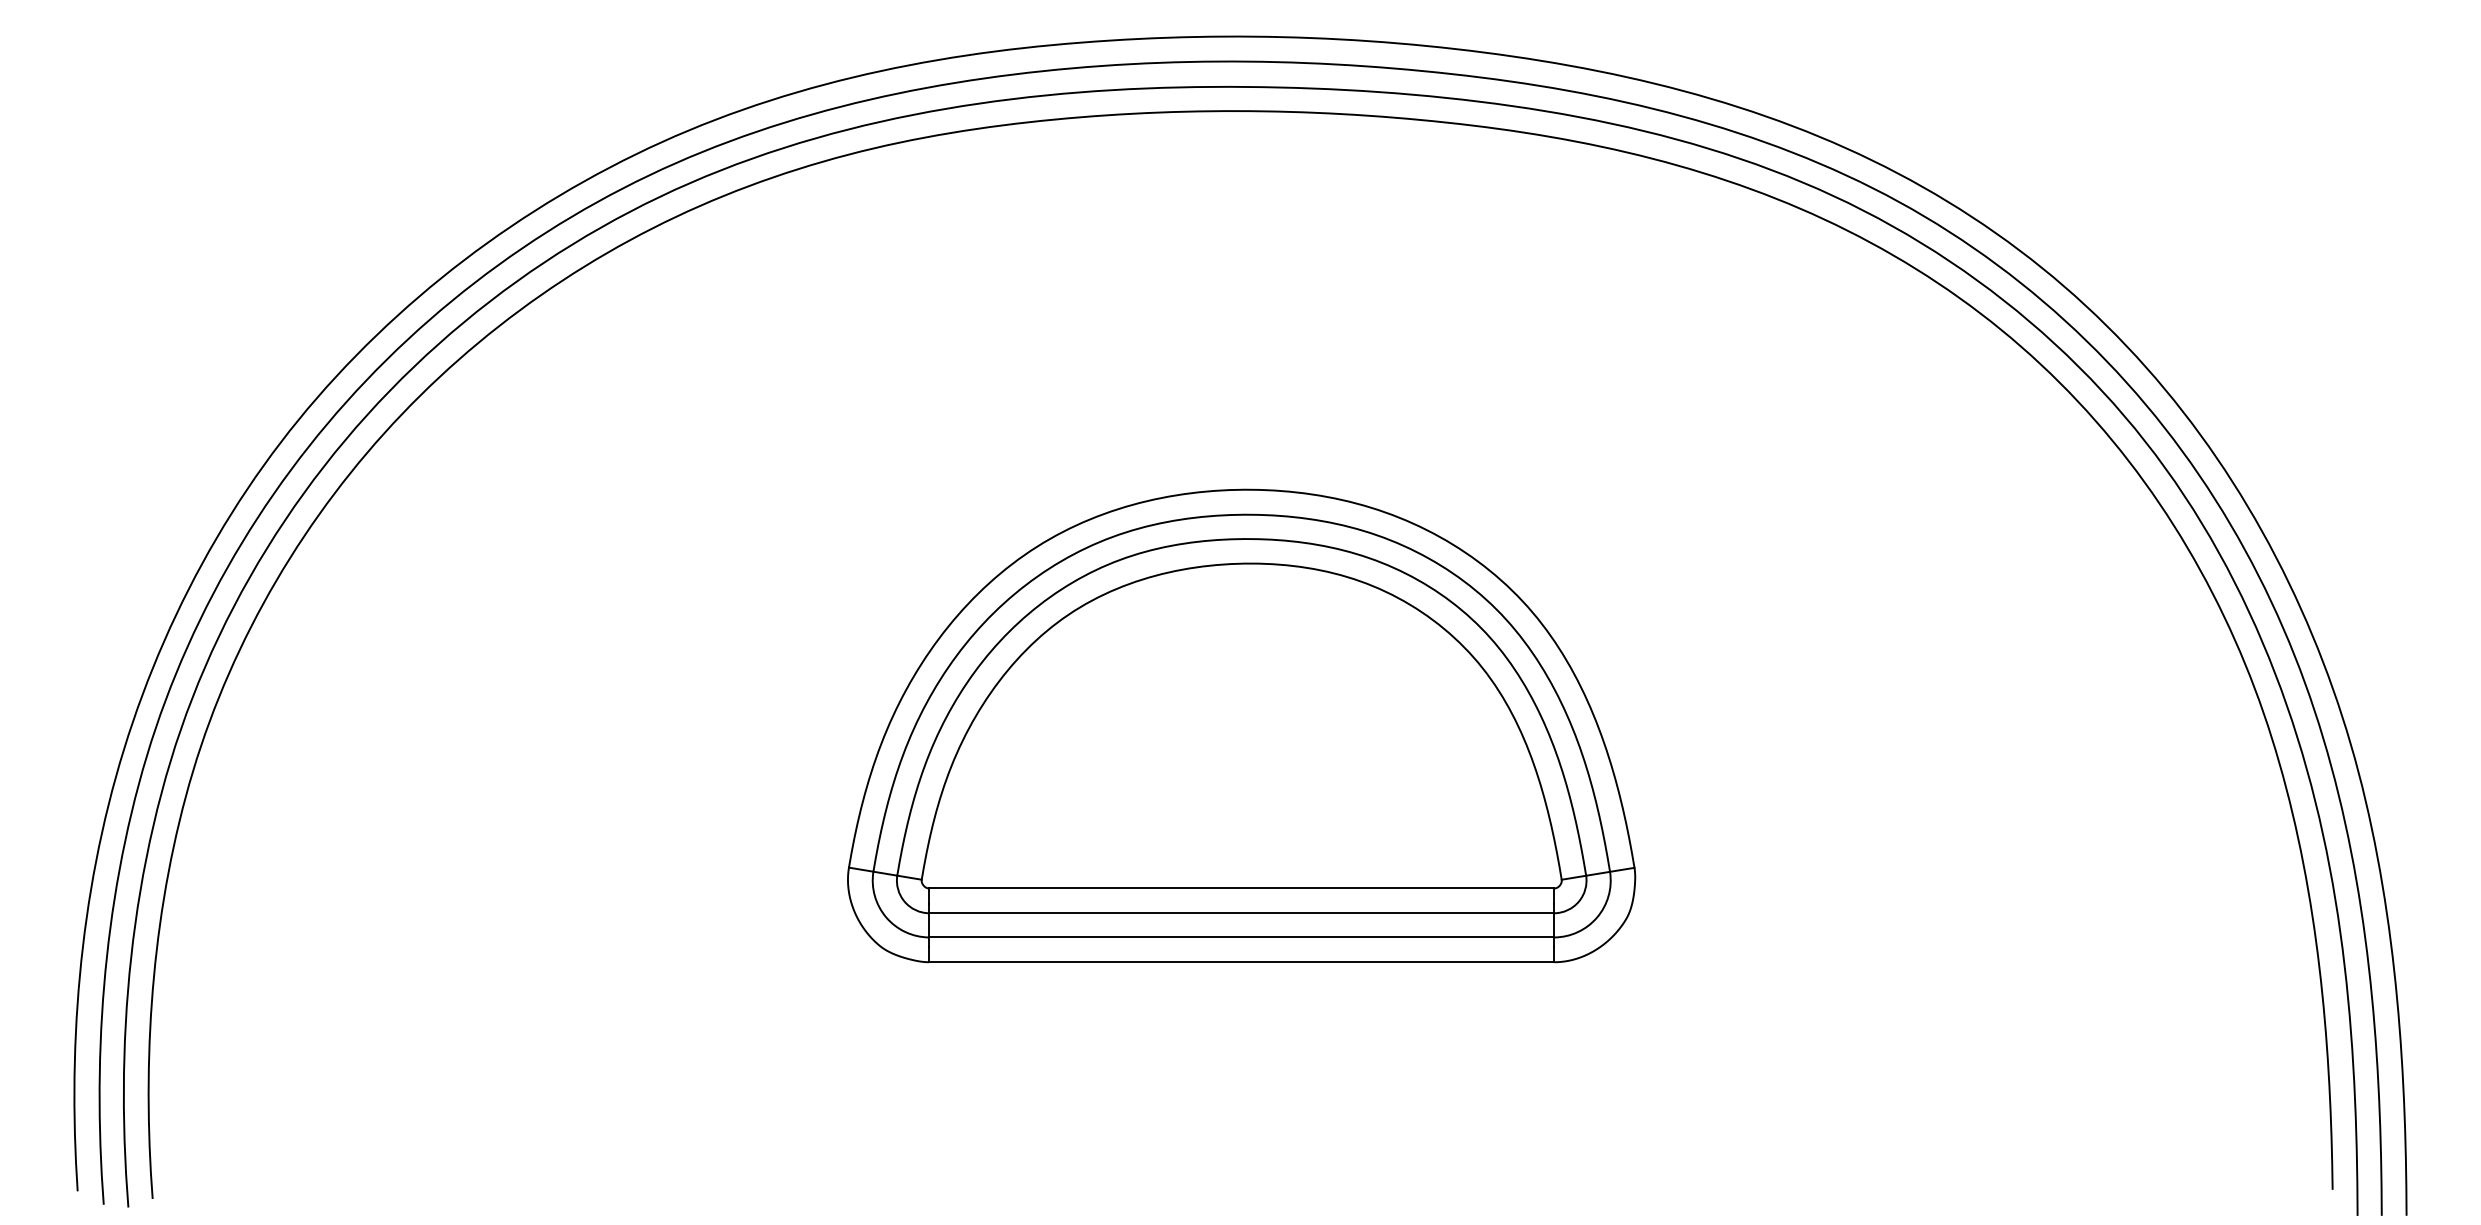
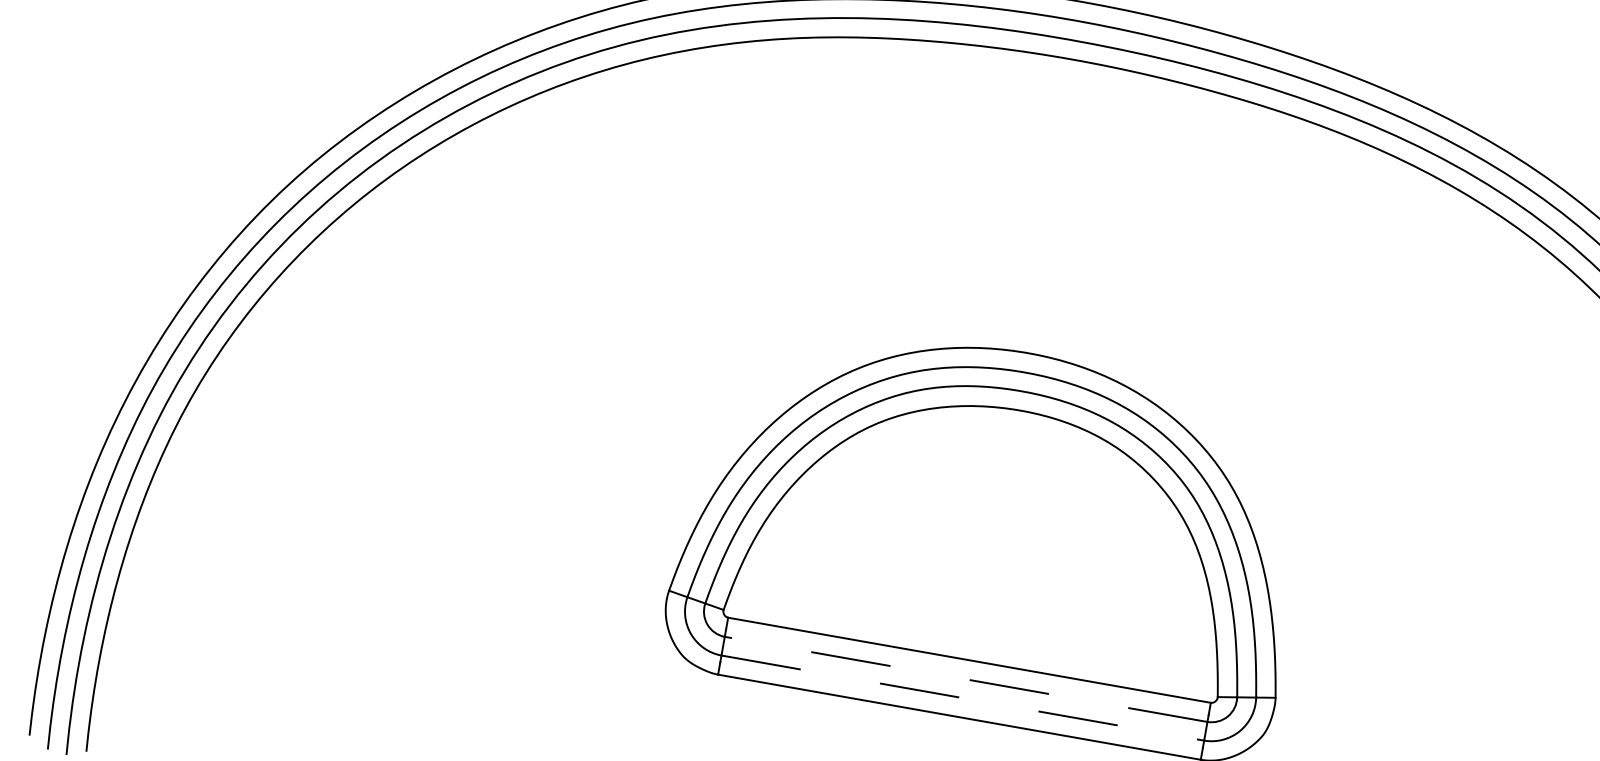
line: (1241, 913) -> (965, 679), solid -> dashed
line: (1241, 937) -> (962, 698), solid -> dashed

